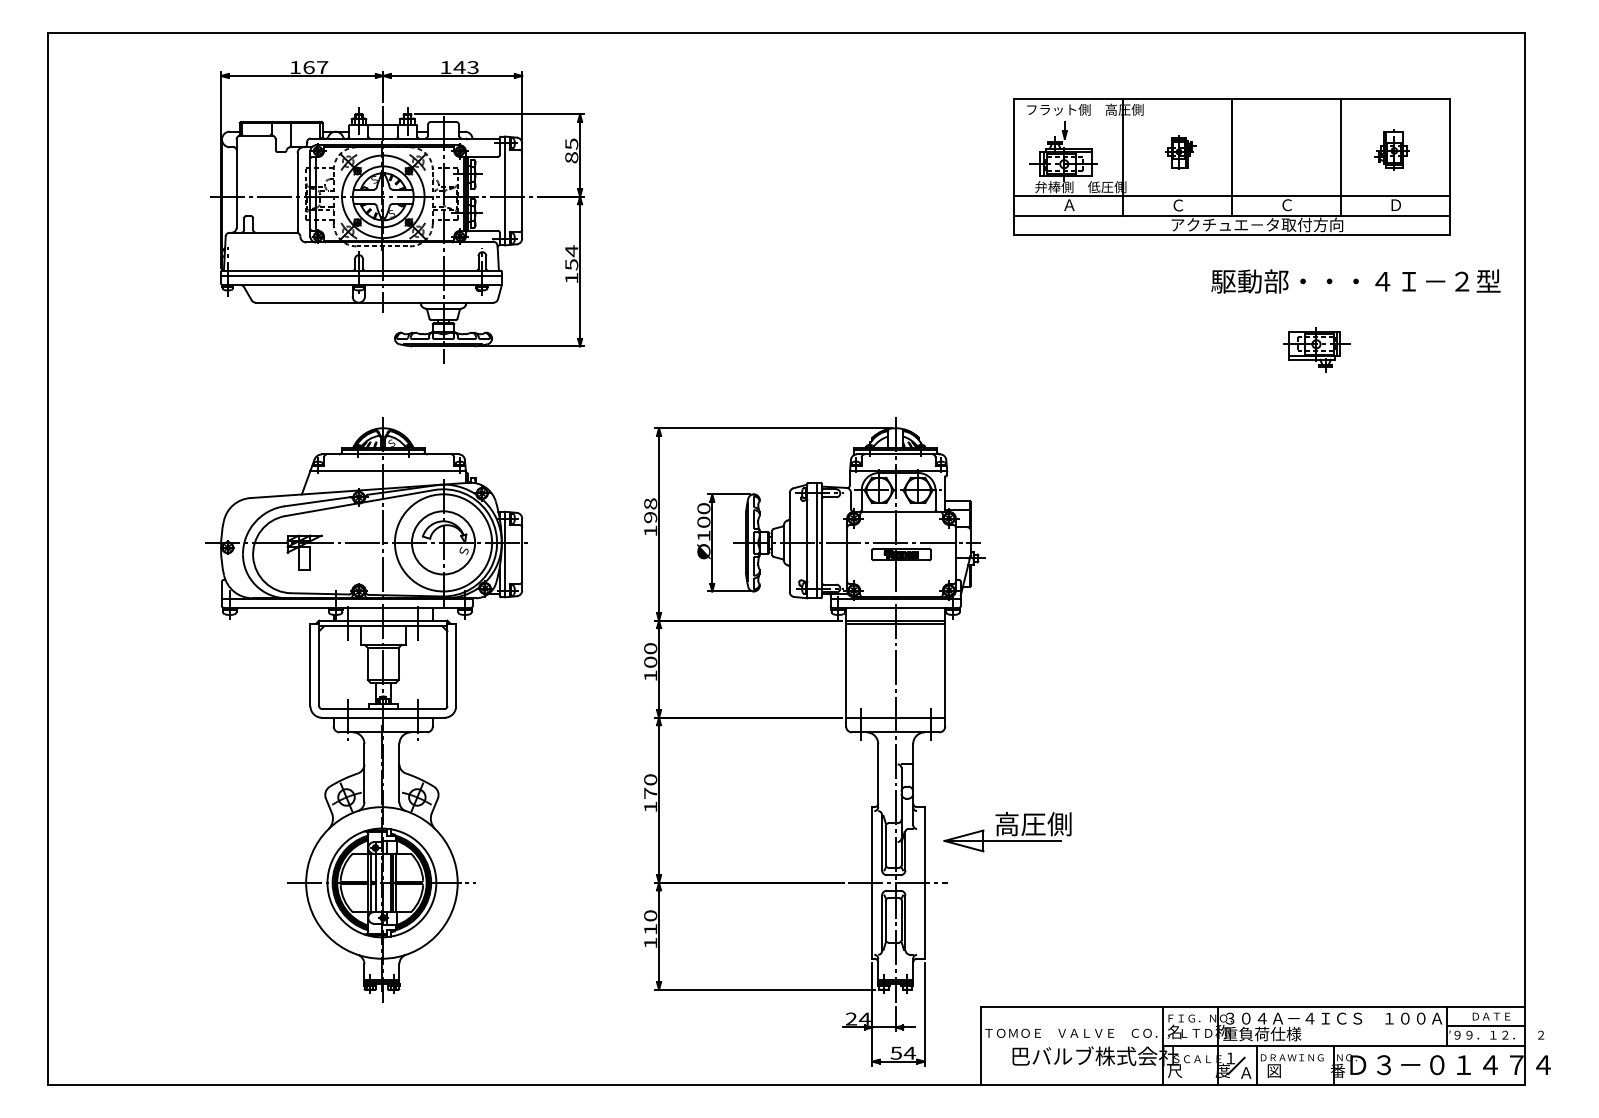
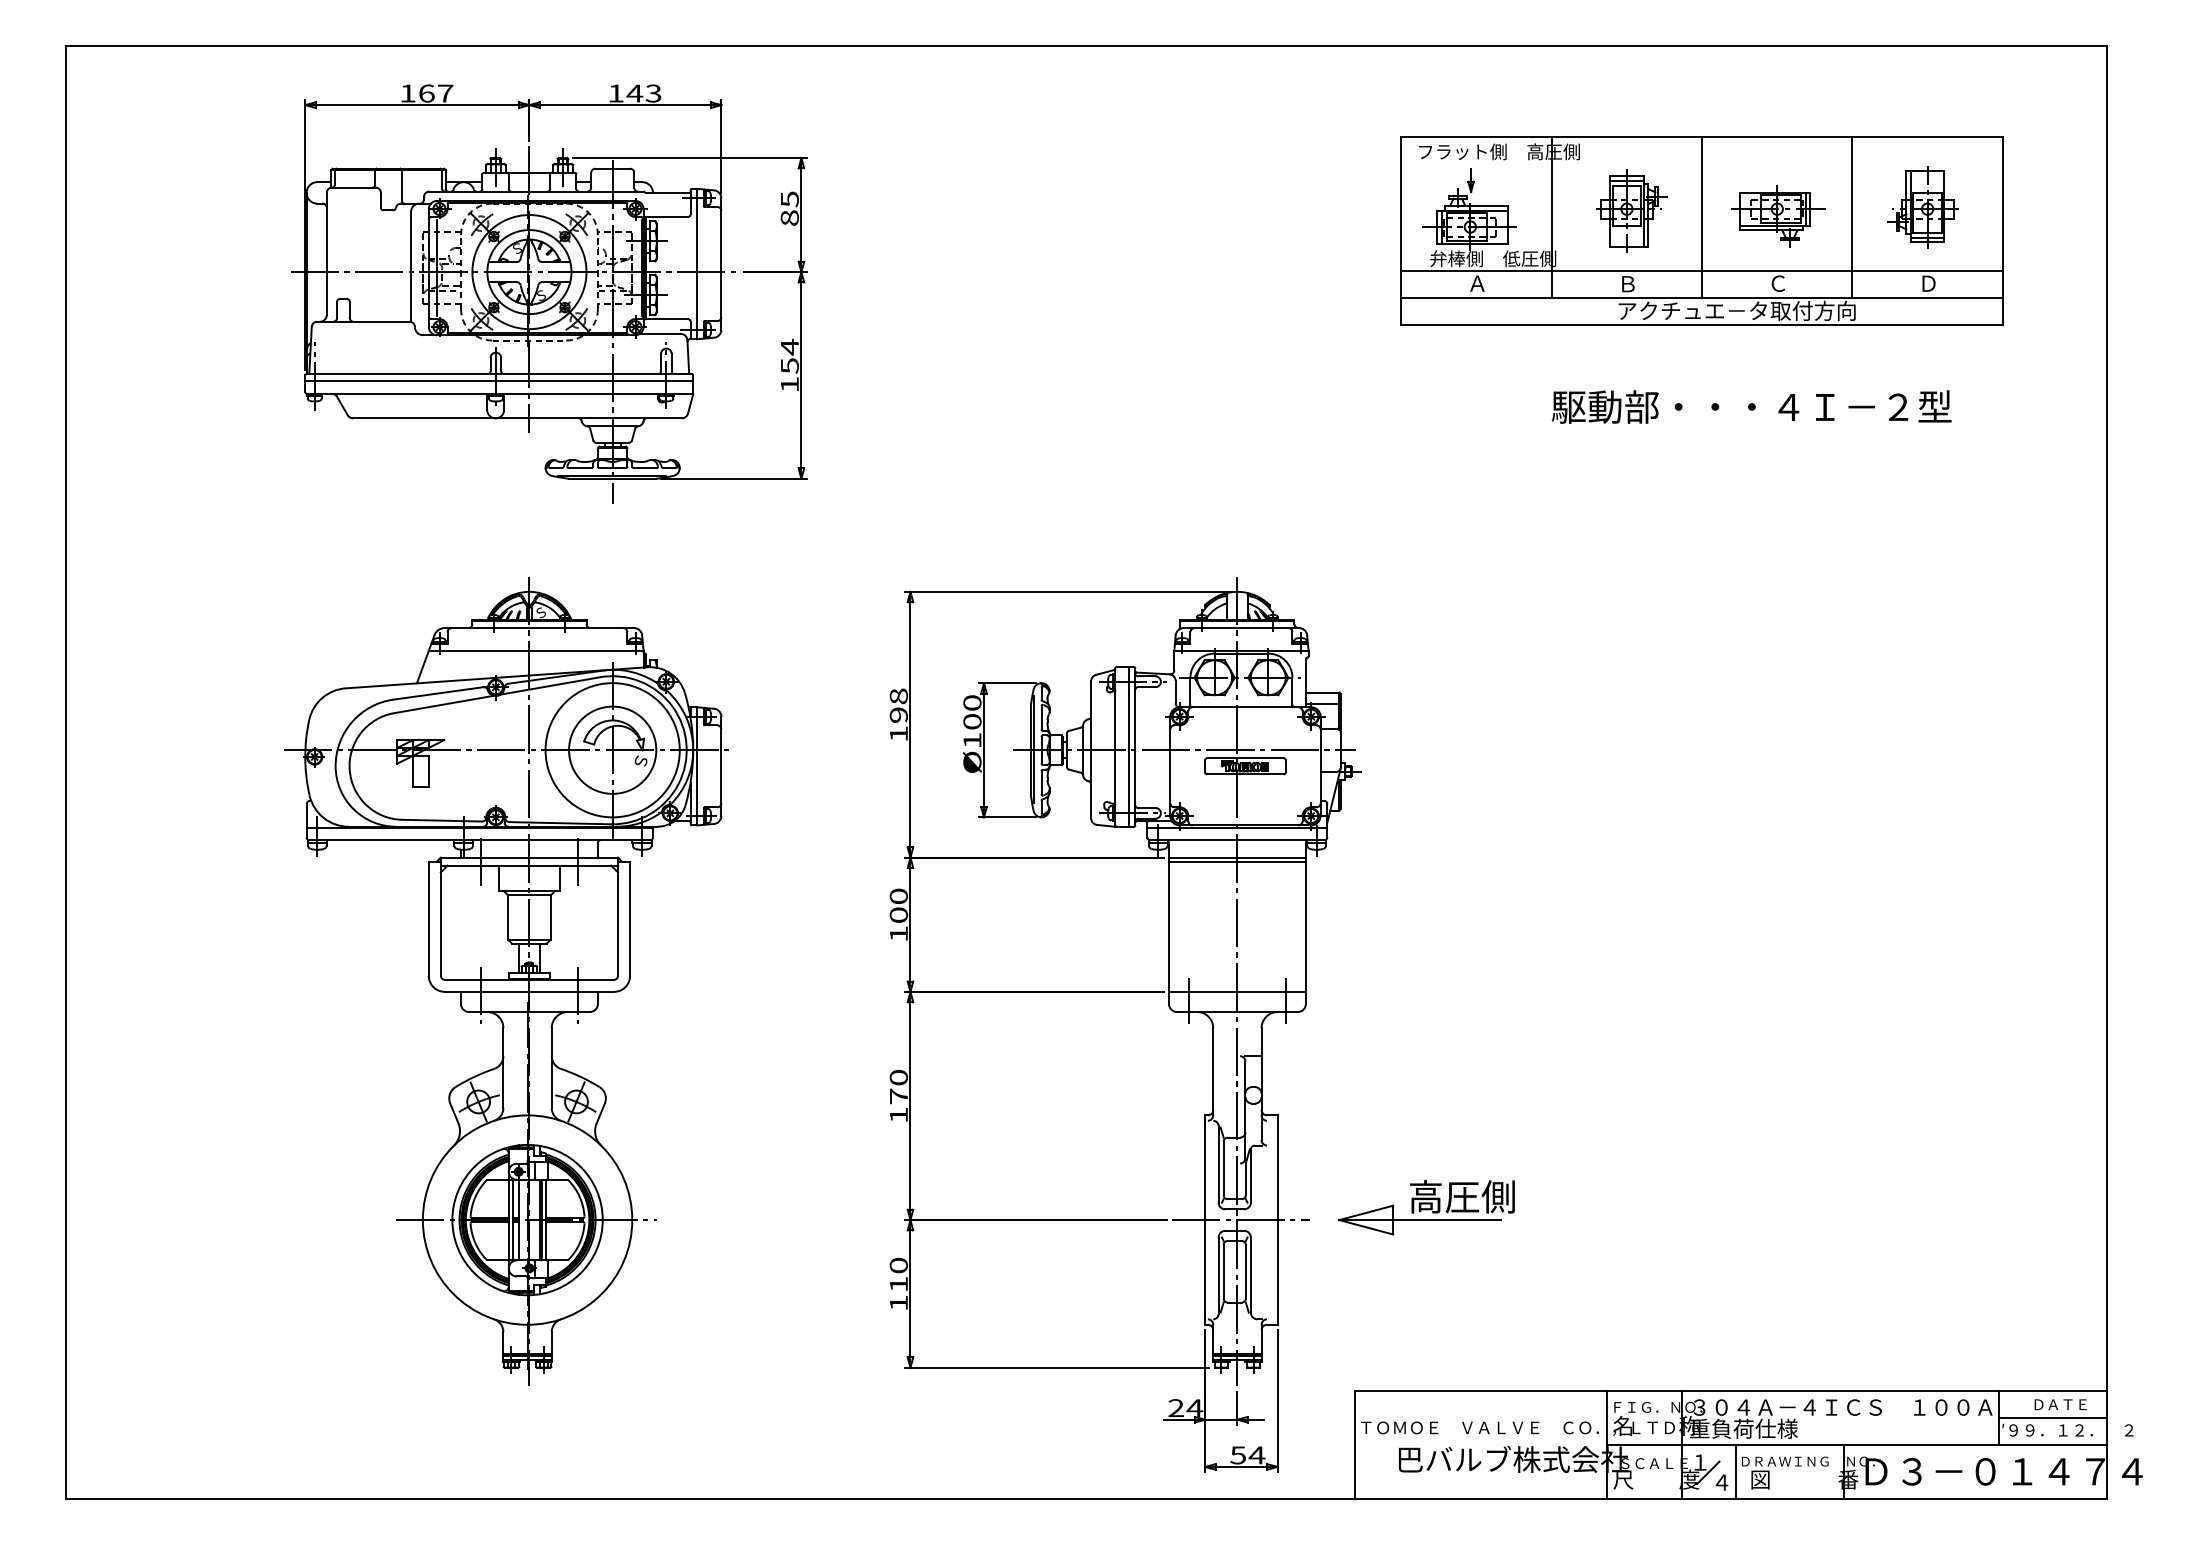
part: (1391, 149) -> (1922, 206), size x1.43
part: (1180, 152) -> (1630, 210), size x1.67
text: (1178, 205) -> (1628, 284), Ｃ -> Ｂ
text: (1355, 281) -> (1751, 407), moved
part: (1316, 349) -> (1777, 216), moved
part: (1007, 831) -> (1426, 1207), moved
text: (1246, 1072) -> (1722, 1481), Ａ -> ４

